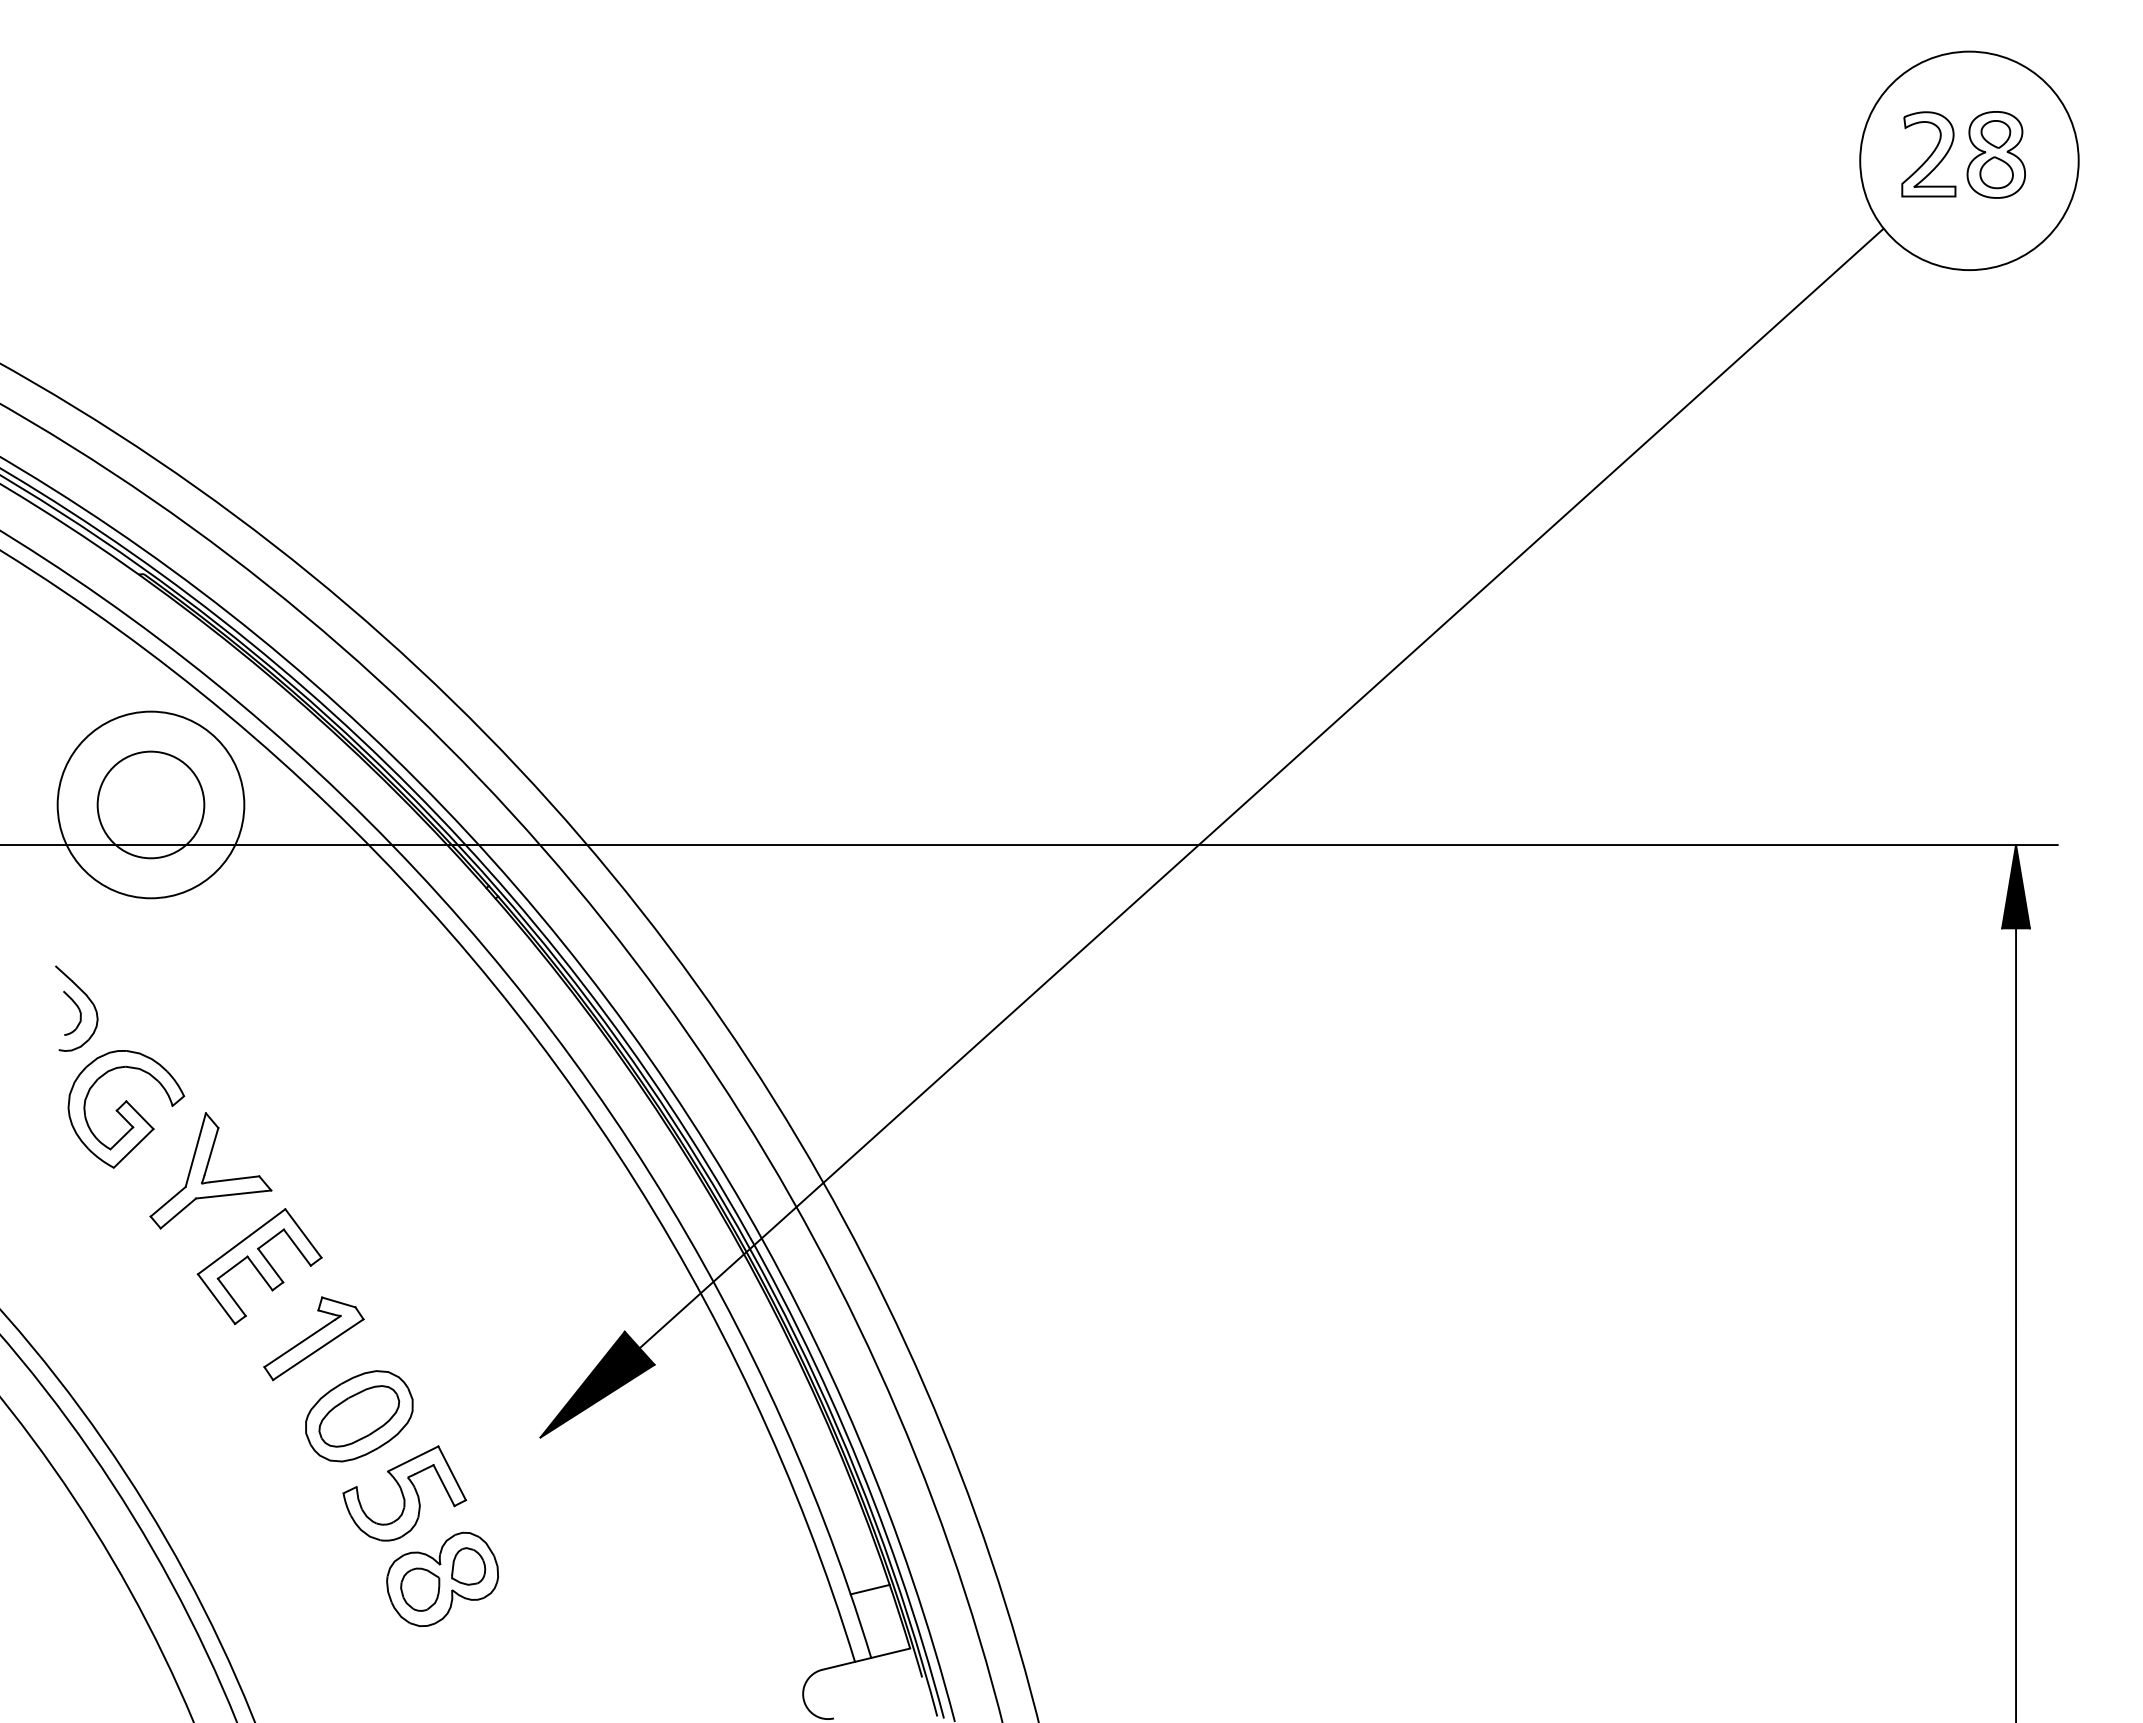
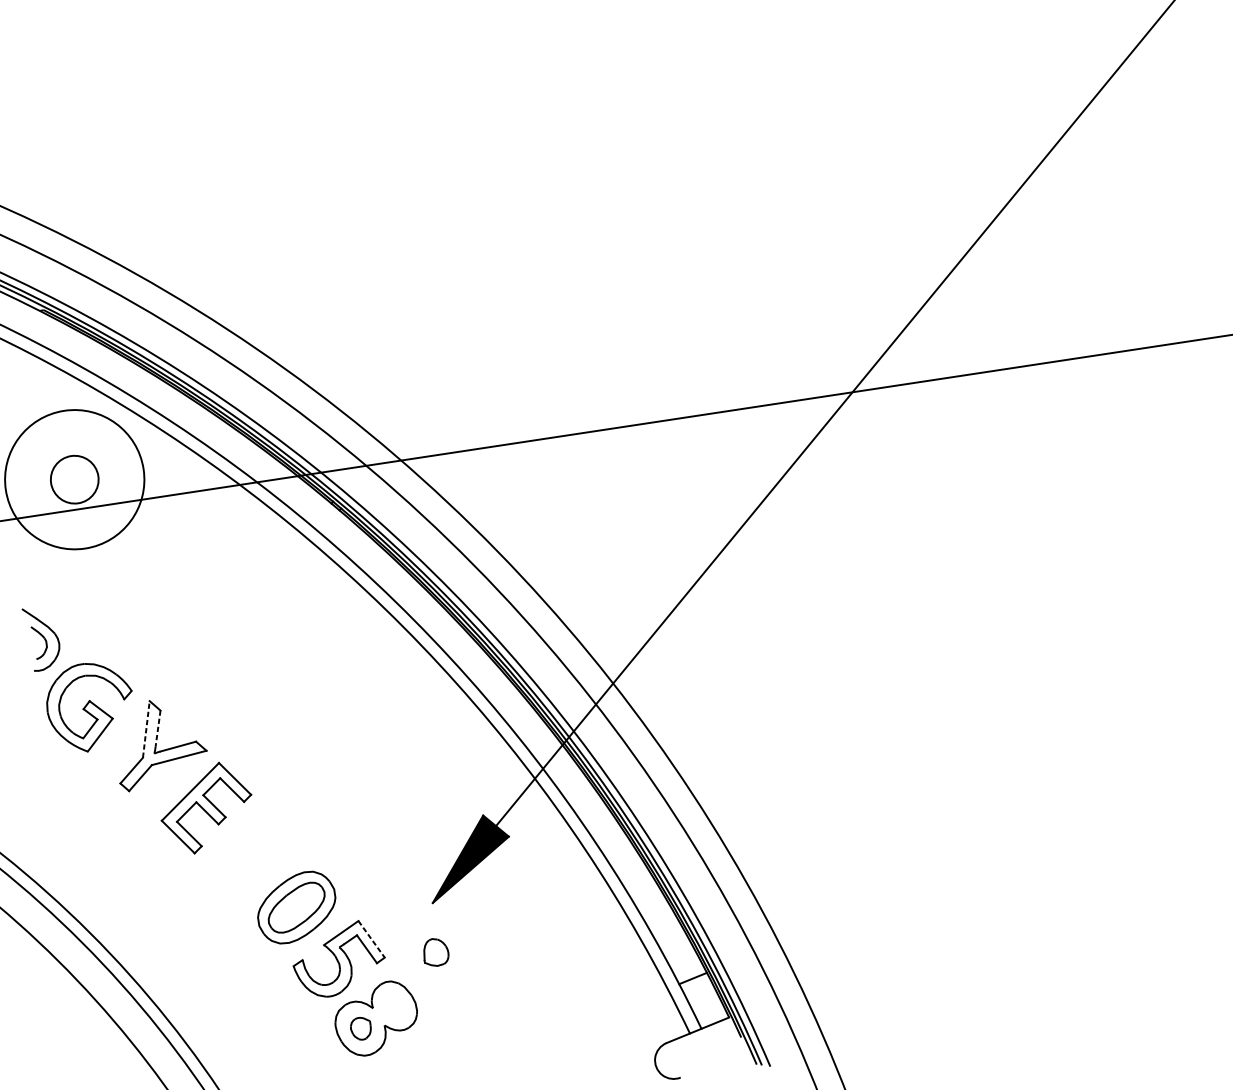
circle: (150, 804) -> (74, 479), size x0.6
line: (195, 1149) -> (146, 728), solid -> dashed
line: (211, 1151) -> (158, 728), solid -> dashed
part: (313, 1338) -> (254, 855), removed
line: (452, 1473) -> (371, 939), solid -> dashed
part: (468, 1566) -> (435, 952), moved
part: (420, 1589) -> (361, 1028), size x0.7

